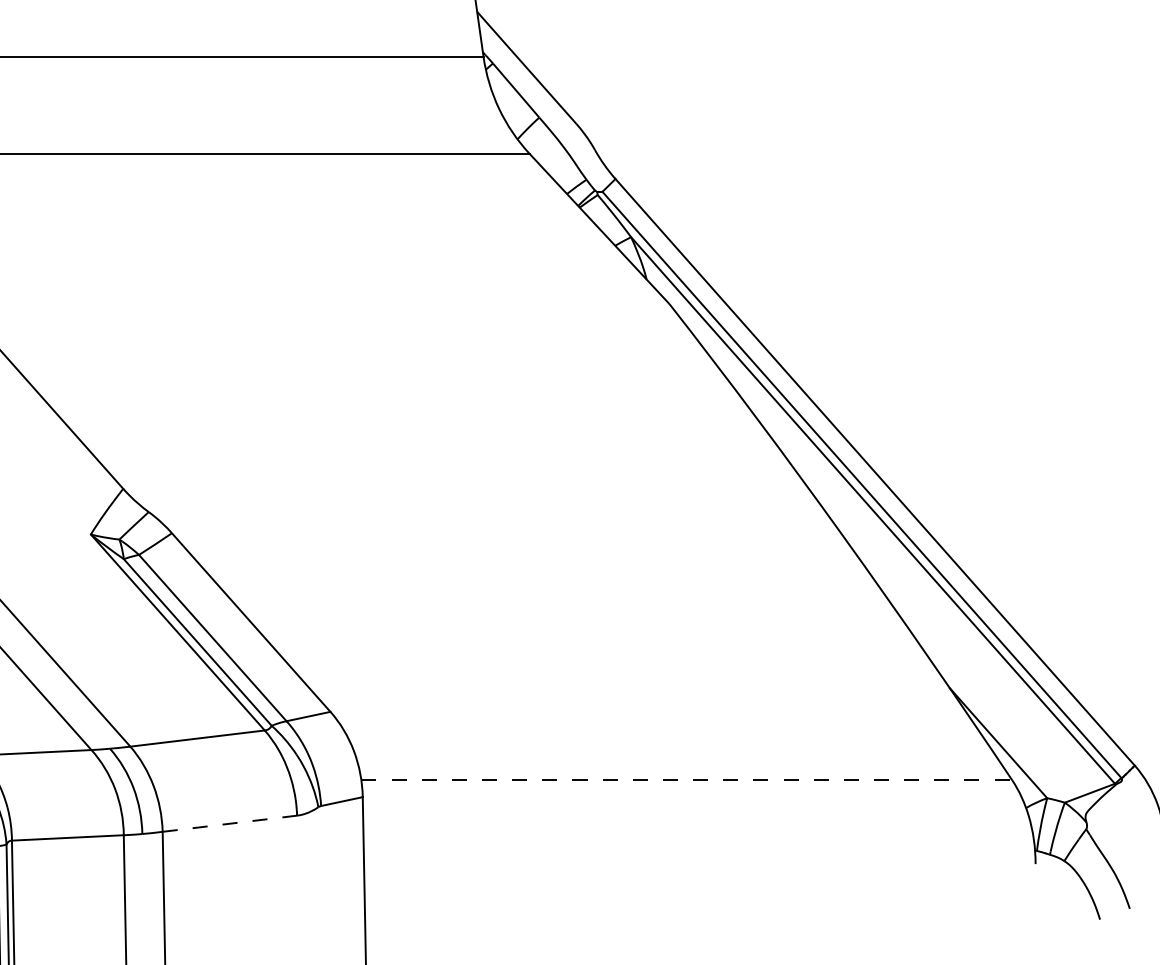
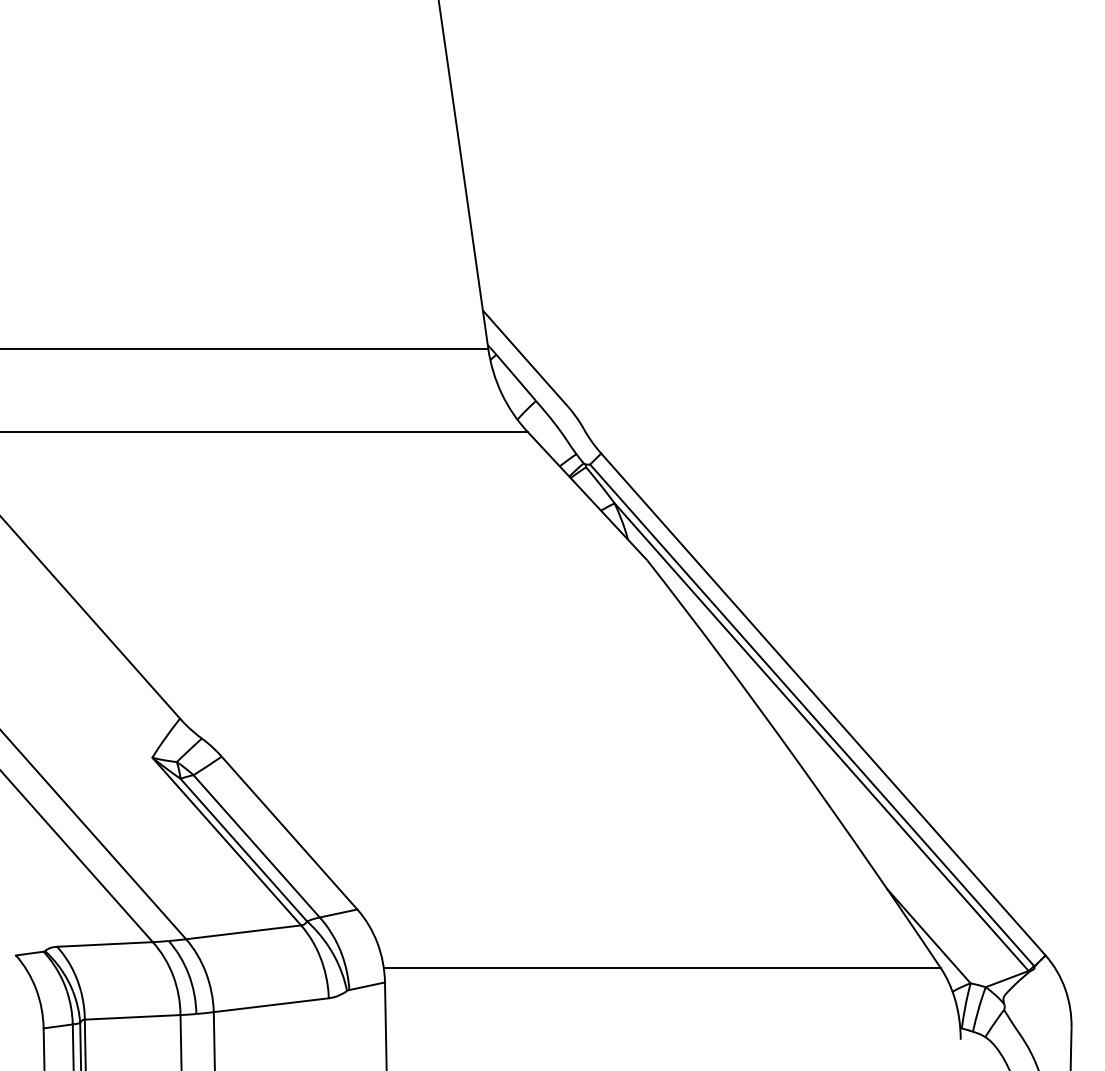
line: (687, 780) -> (662, 968), dashed -> solid
line: (230, 824) -> (271, 1005), dashed -> solid

